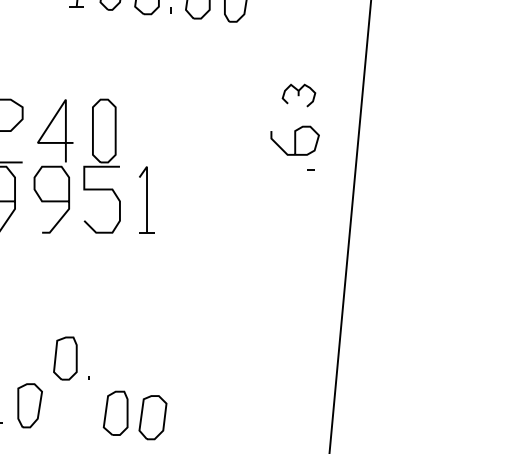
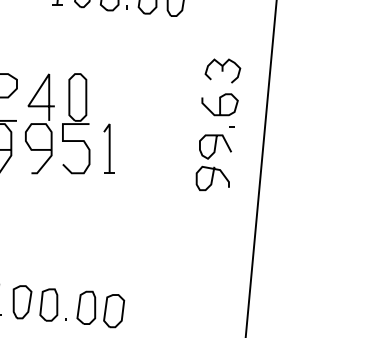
part: (298, 94) -> (222, 70), size x1.43
part: (286, 218) -> (213, 162), added
part: (70, 357) -> (52, 304), moved

